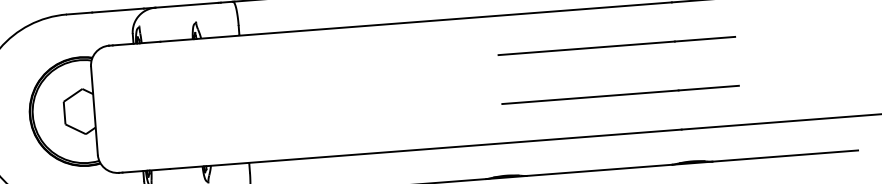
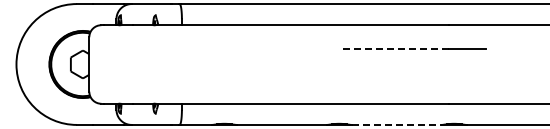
line: (586, 48) -> (394, 49), solid -> dashed
line: (619, 94) -> (412, 79), removed
line: (599, 169) -> (396, 124), solid -> dashed

